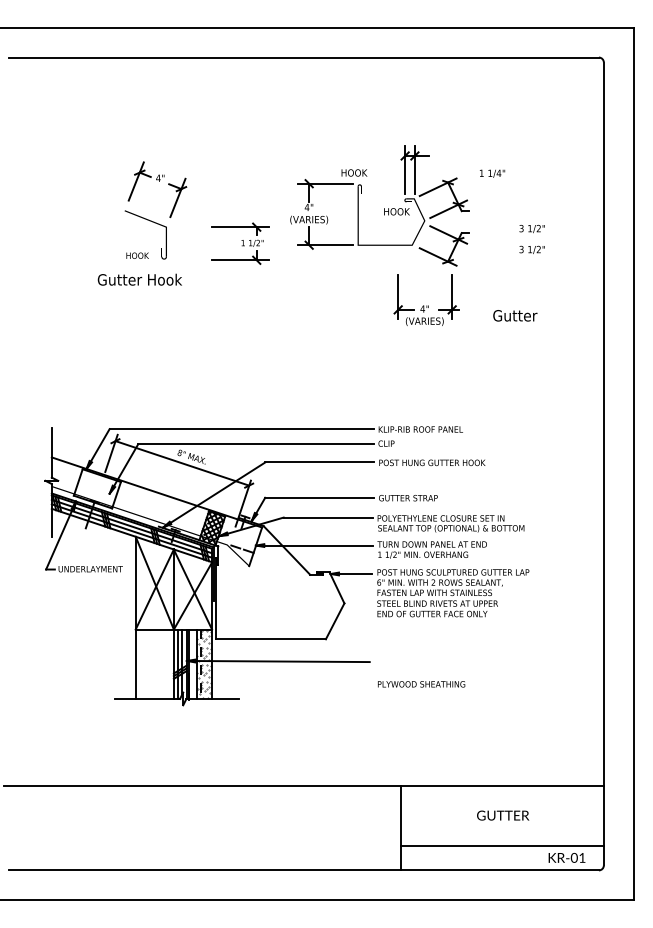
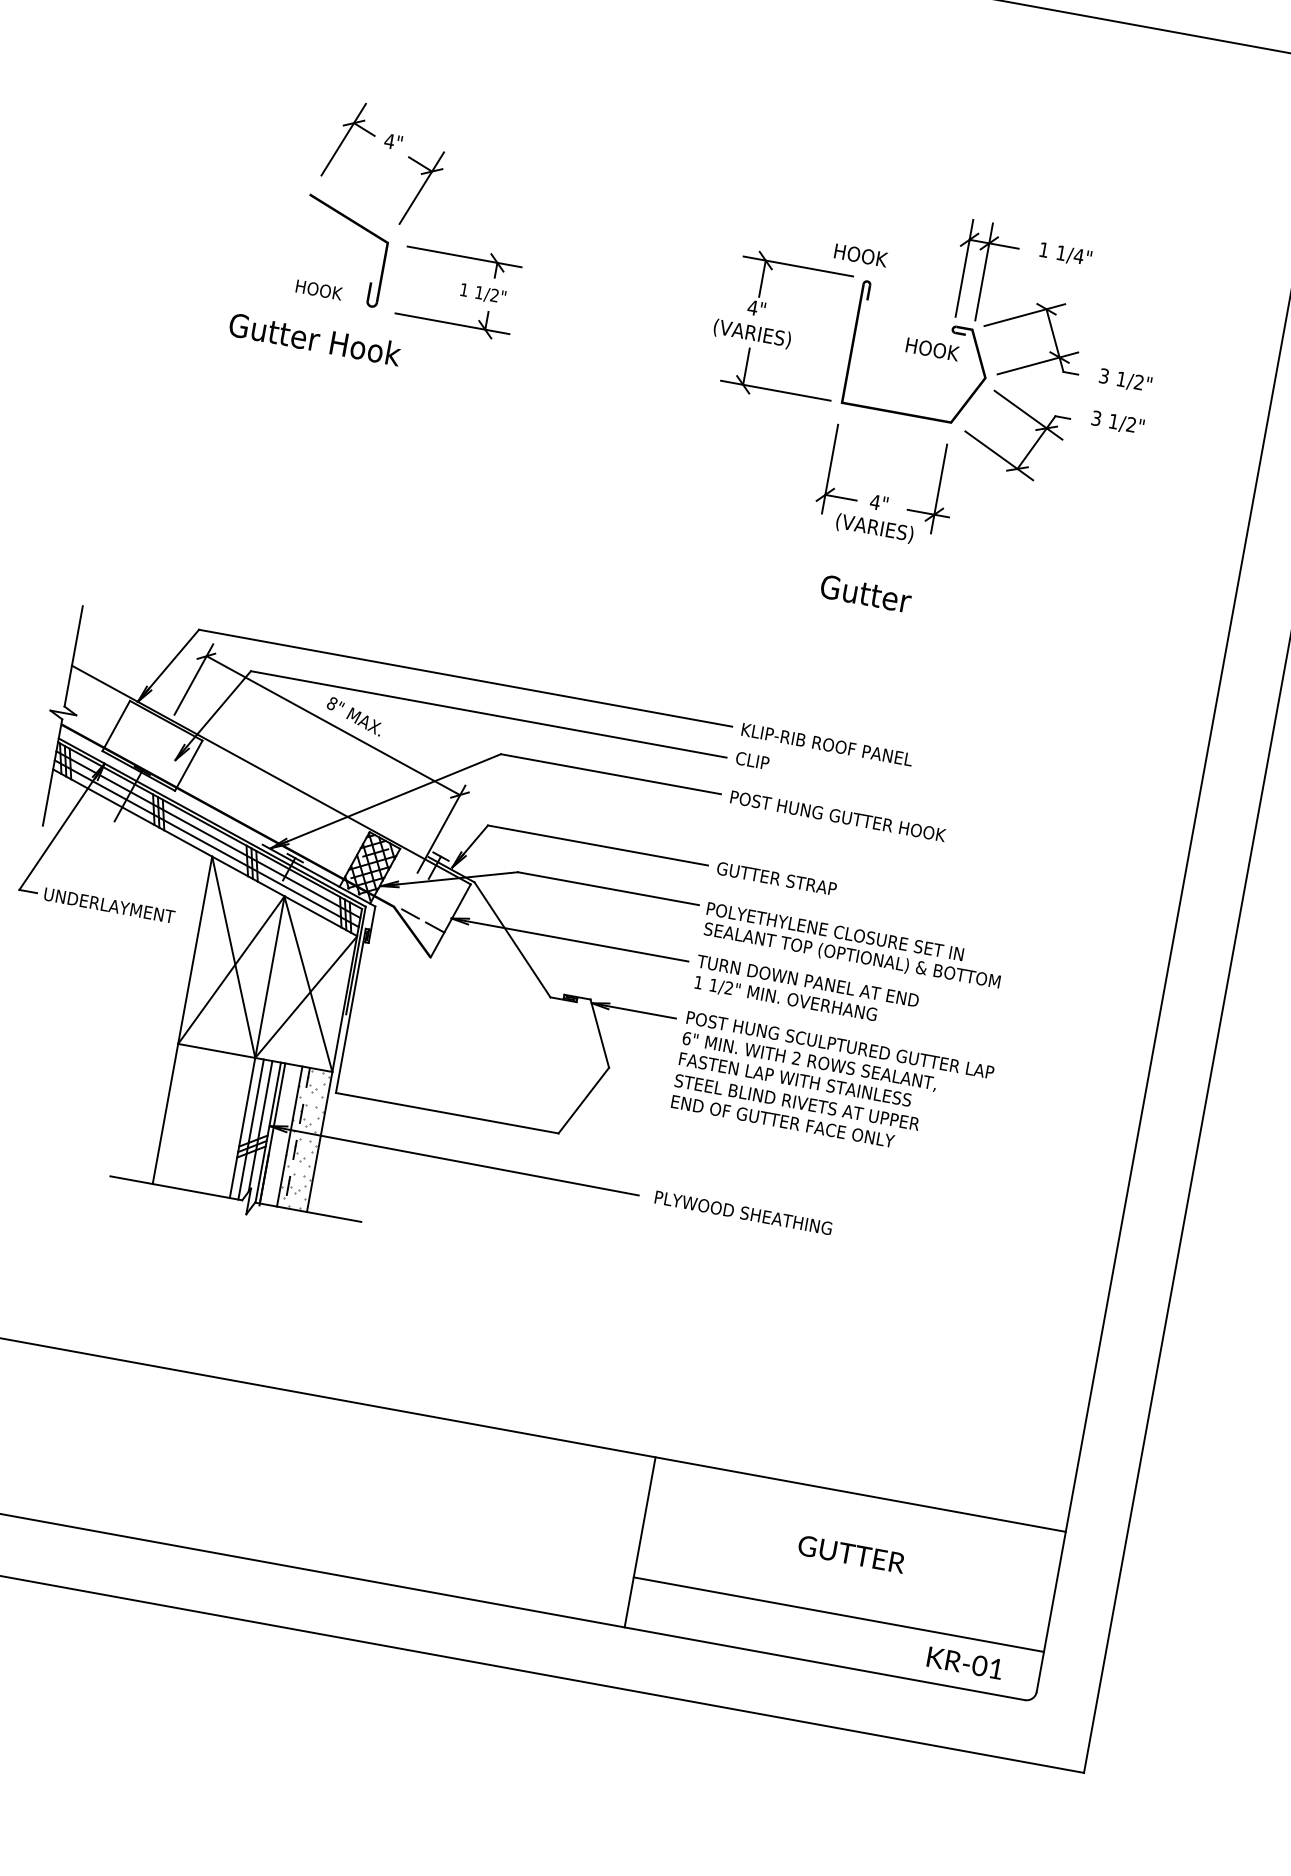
part: (379, 205) -> (899, 330), moved
part: (240, 243) -> (458, 289), moved
text: (515, 315) -> (866, 593), moved
text: (421, 684) -> (743, 1213), moved

